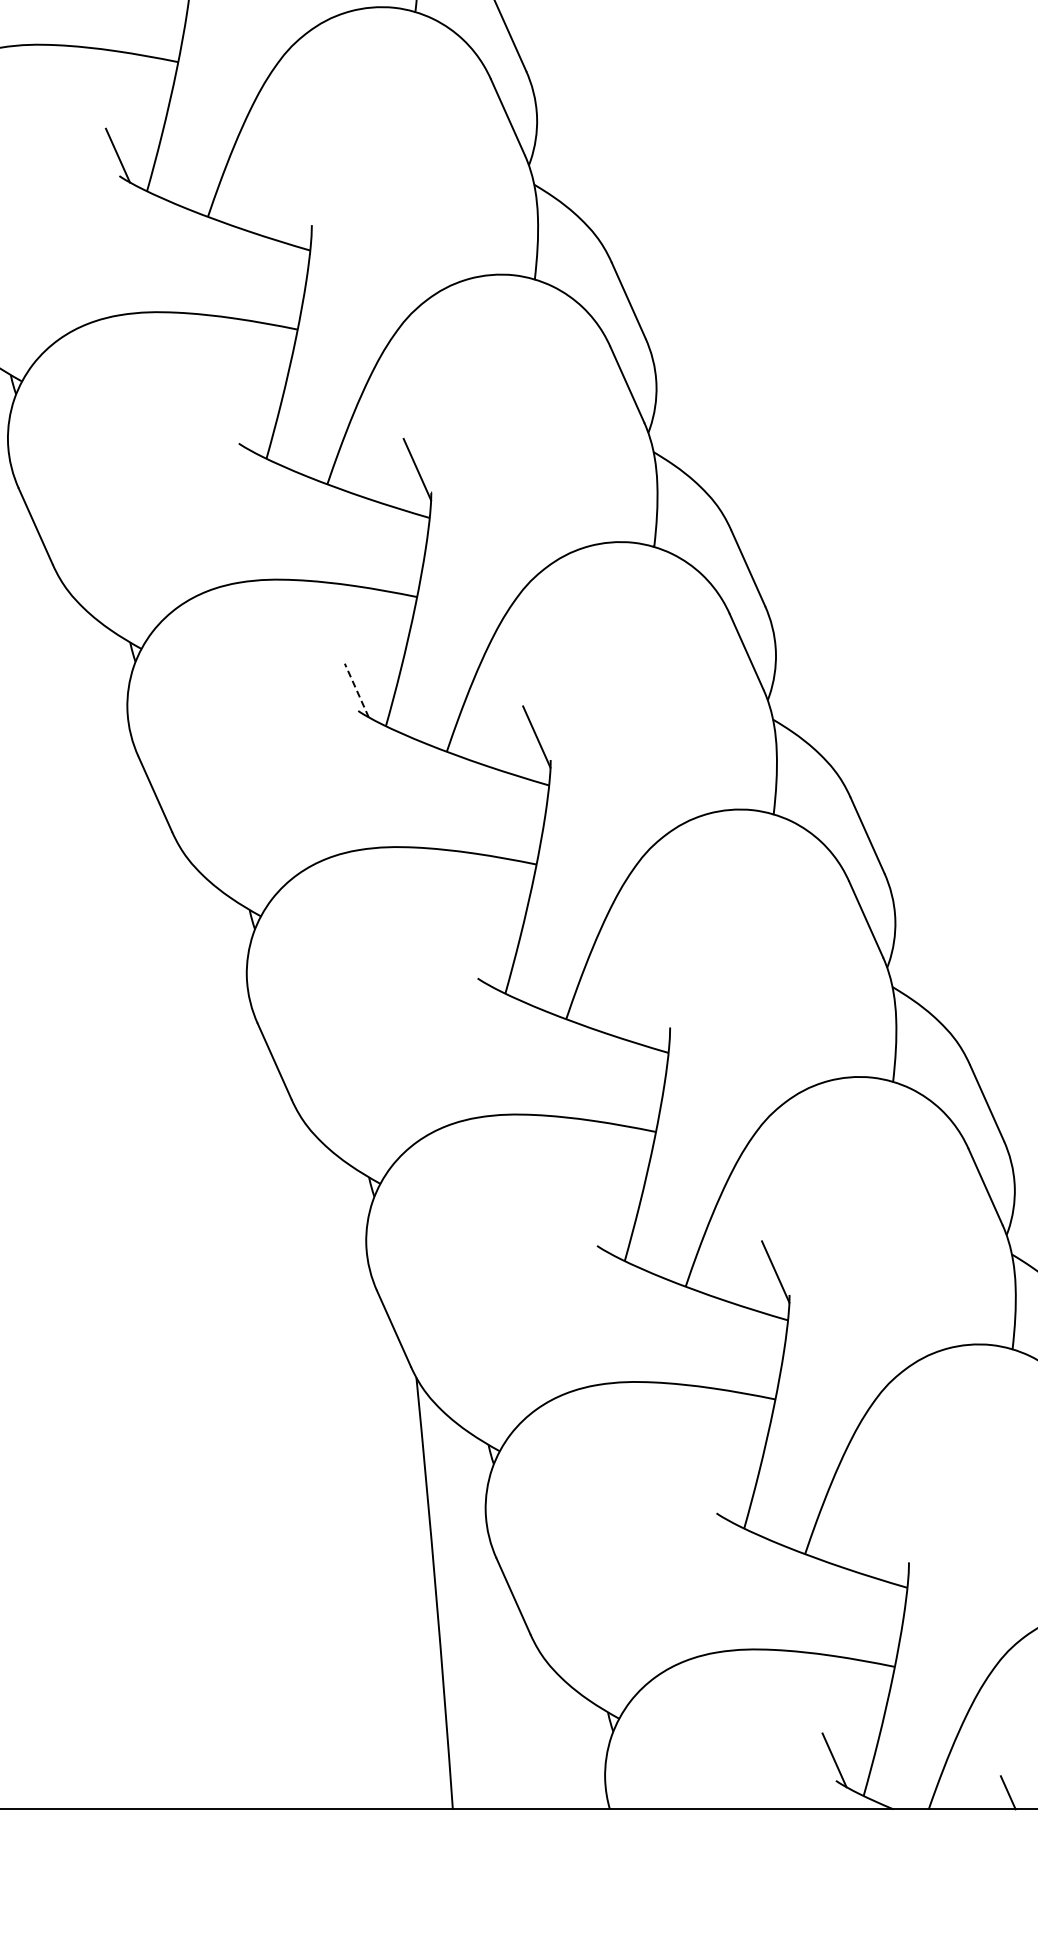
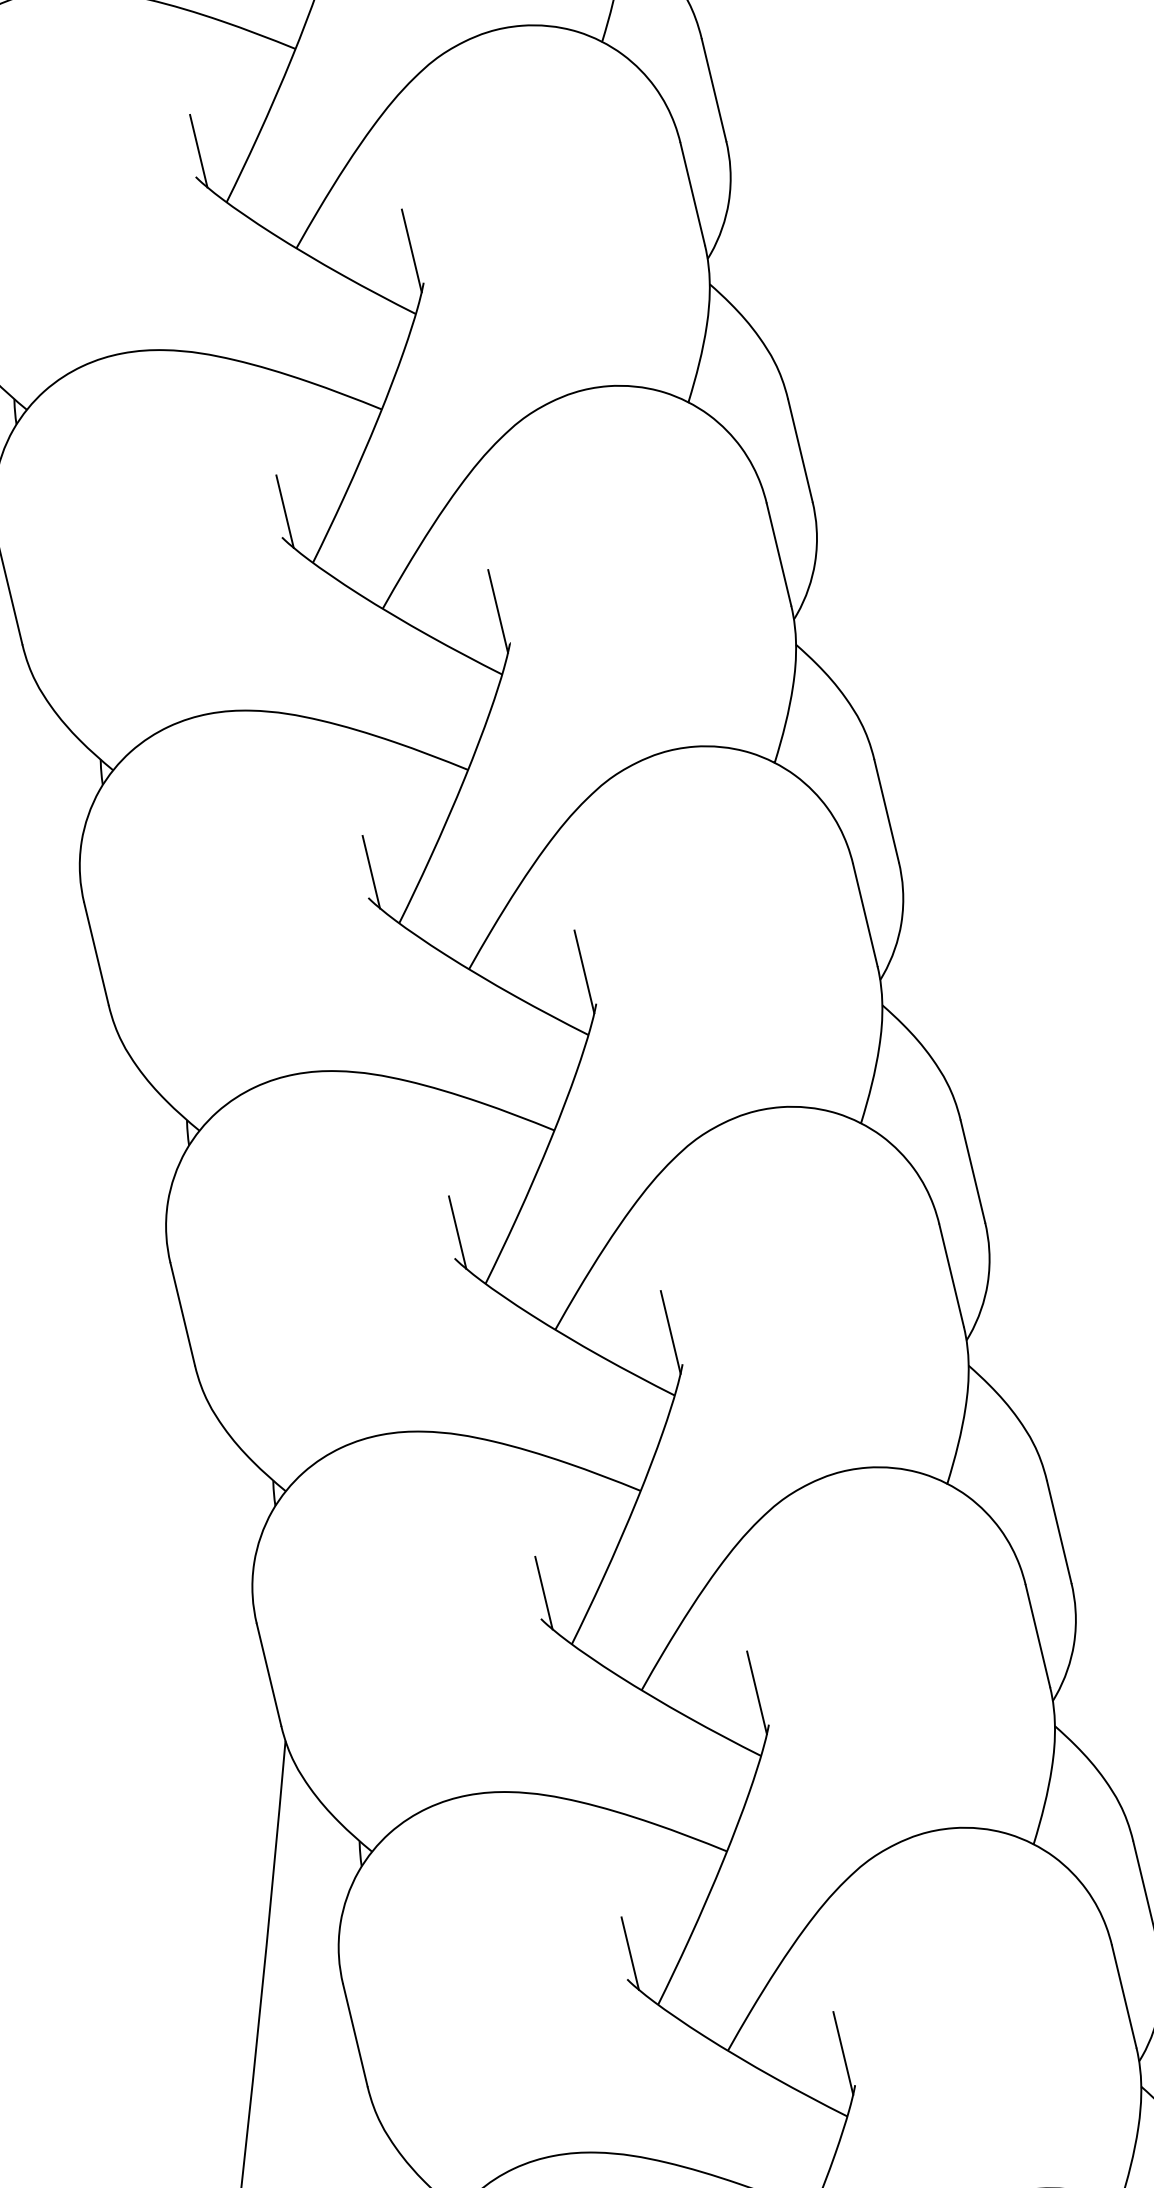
line: (297, 201) -> (411, 250), added
line: (237, 422) -> (285, 510), added
line: (356, 690) -> (370, 872), dashed -> solid
line: (476, 957) -> (458, 1232), added
line: (655, 1004) -> (669, 1332), added
line: (595, 1225) -> (543, 1593), added
line: (715, 1492) -> (630, 1953), added
line: (894, 1539) -> (842, 2053), added

